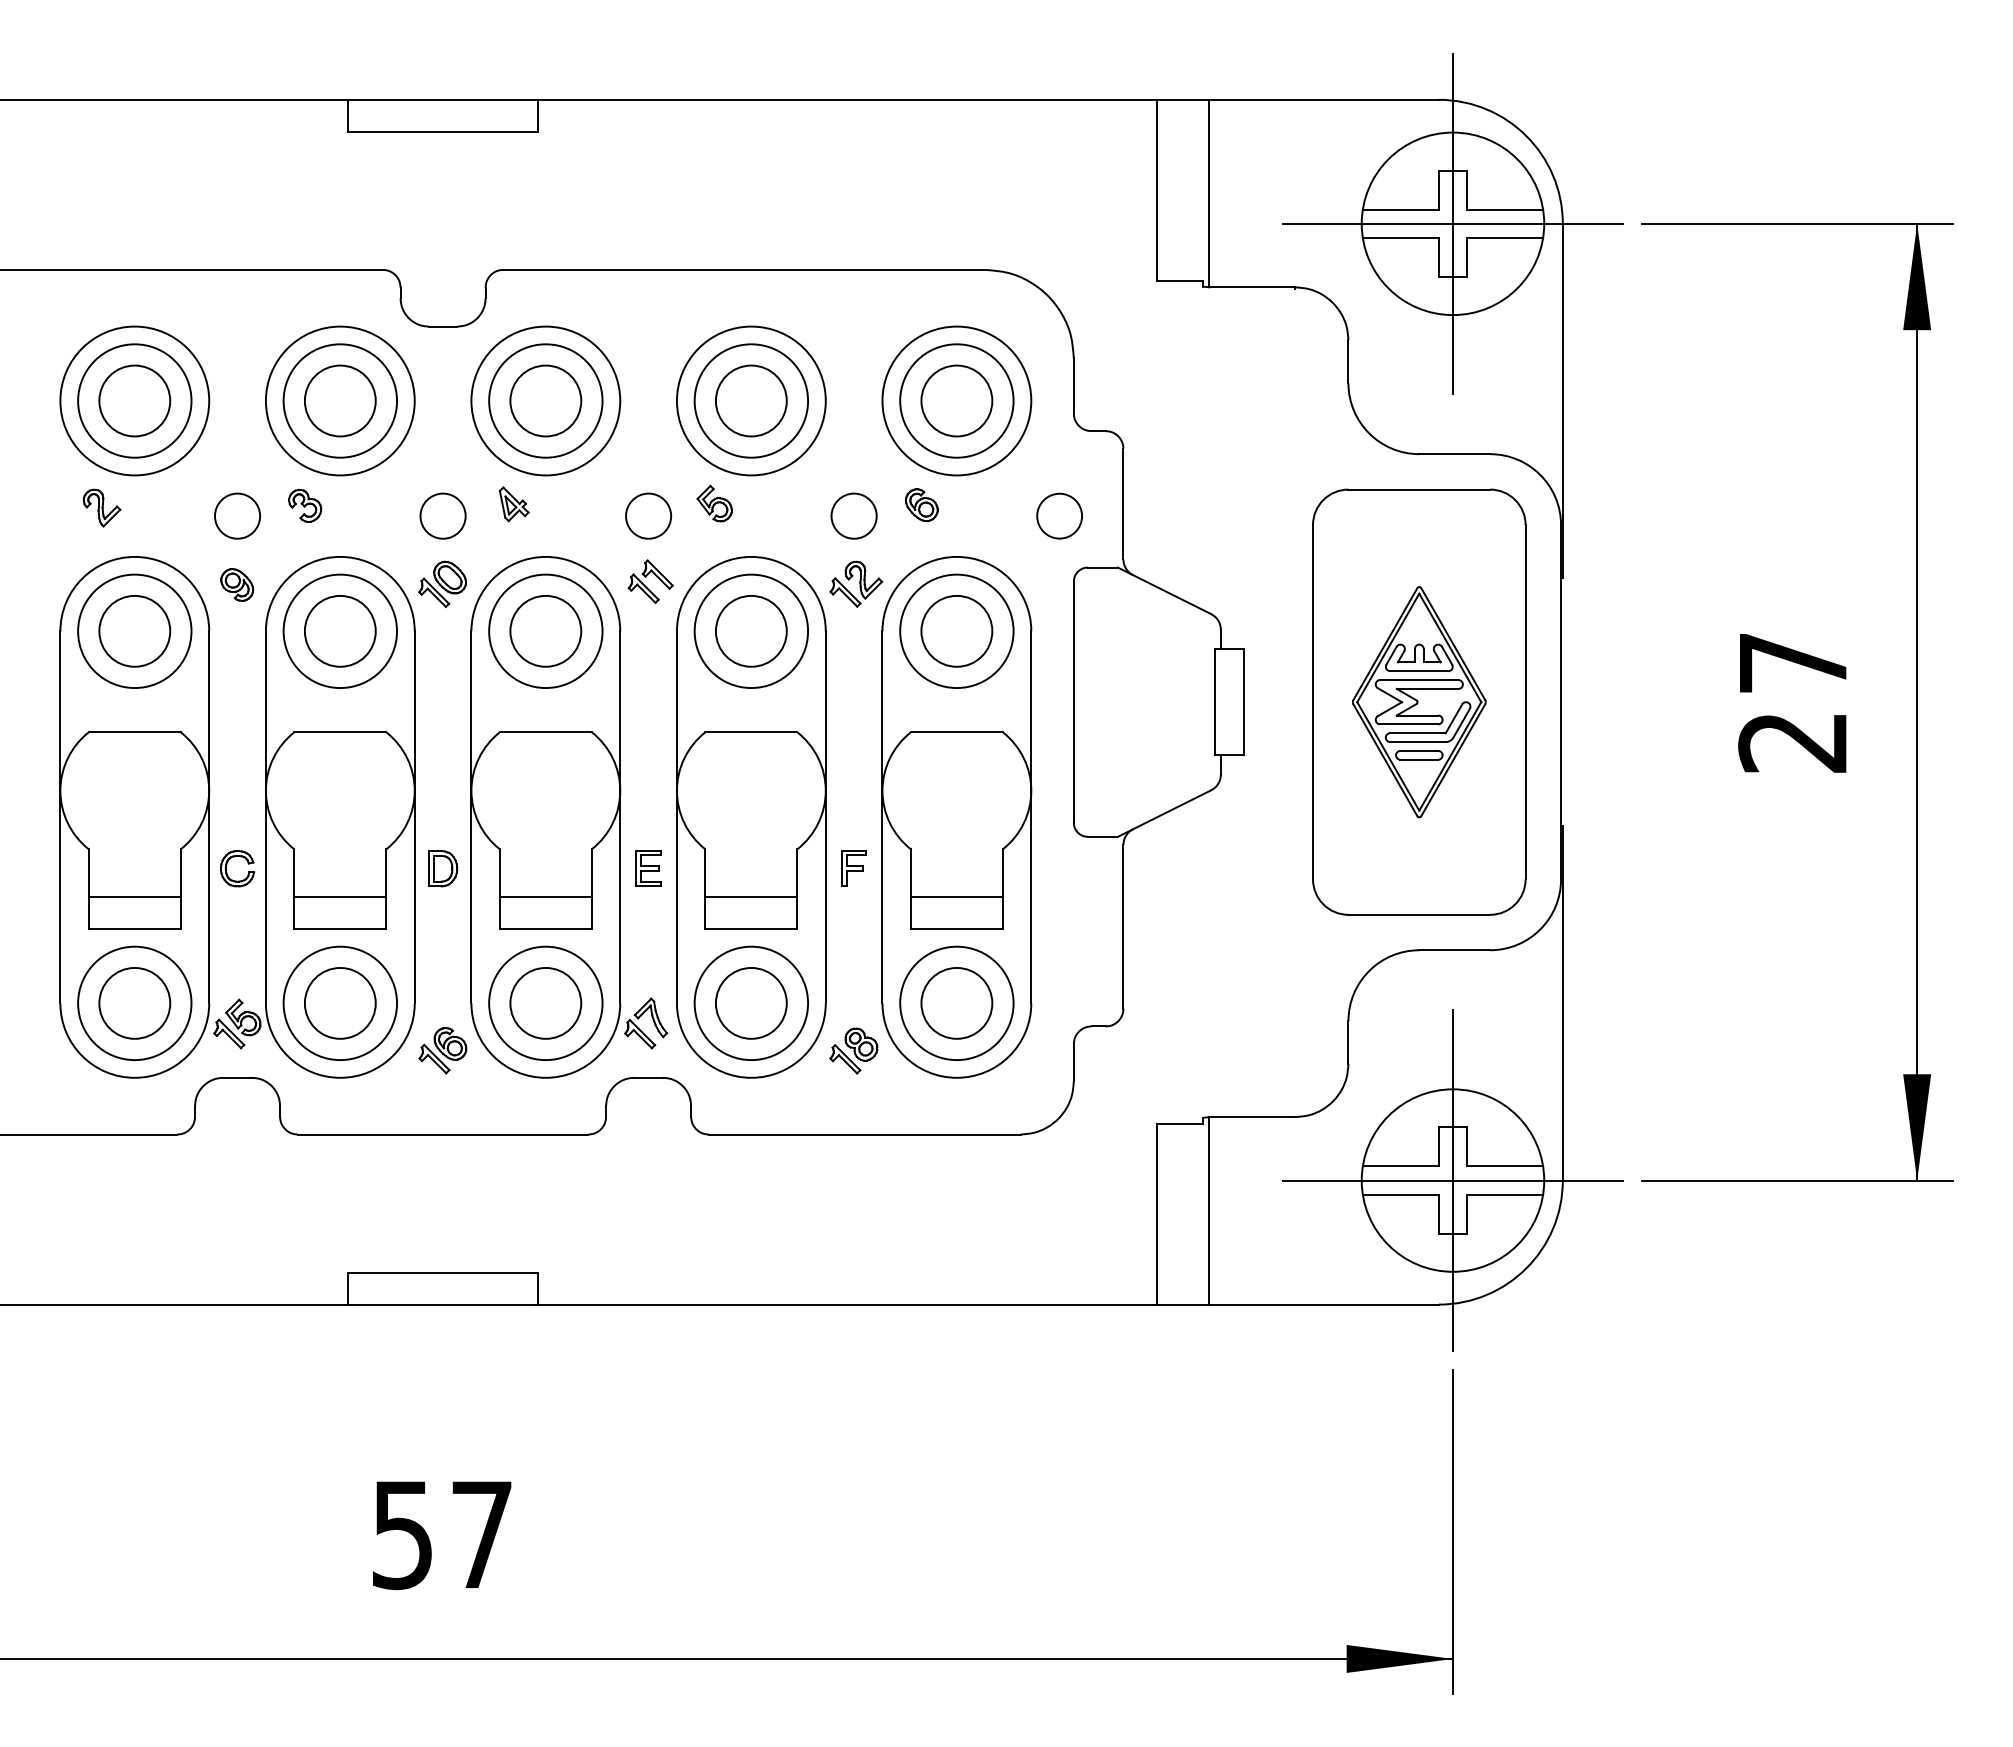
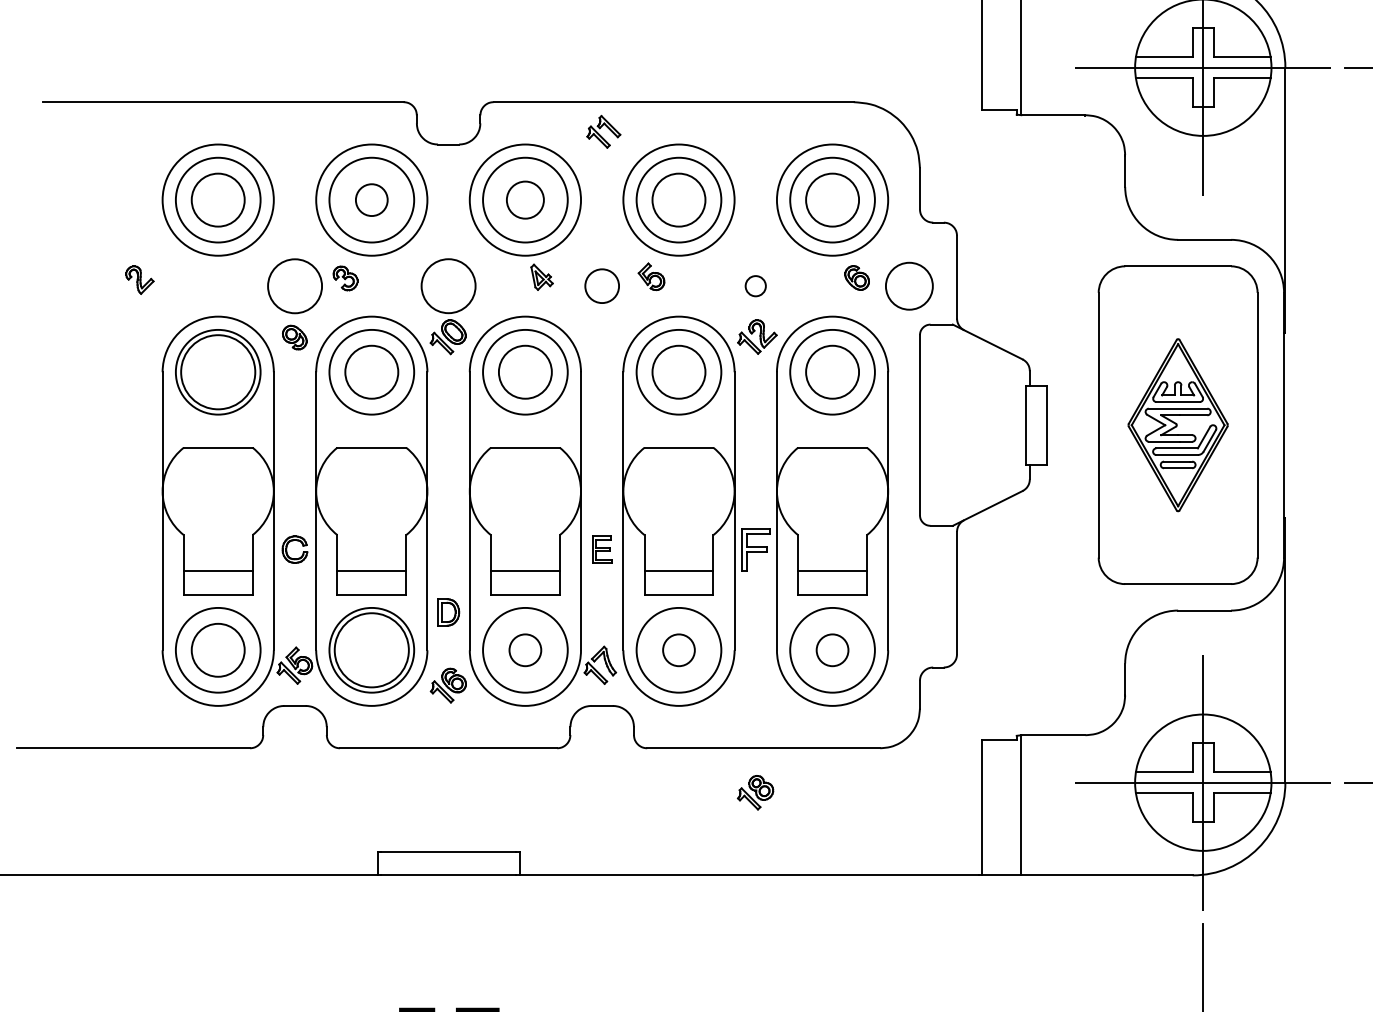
circle: (339, 400) -> (371, 199), size x0.6
circle: (545, 400) -> (525, 199), size x0.7
part: (513, 504) -> (541, 277), moved
part: (921, 504) -> (856, 277), moved
part: (101, 507) -> (139, 279), moved
circle: (237, 515) -> (294, 285), size x1.6
circle: (442, 515) -> (448, 285), size x1.6
circle: (853, 515) -> (755, 285), size x0.6
circle: (1059, 515) -> (909, 285), size x1.4
part: (650, 581) -> (603, 131), moved
circle: (134, 630) -> (218, 371), size x1.4
part: (443, 868) -> (448, 612), moved
part: (853, 868) -> (755, 549), size x1.6
circle: (339, 1002) -> (371, 649), size x1.4
circle: (545, 1002) -> (525, 649), size x0.6
circle: (750, 1002) -> (678, 649), size x0.6
circle: (956, 1002) -> (832, 649), size x0.6
part: (853, 1050) -> (755, 792), moved

